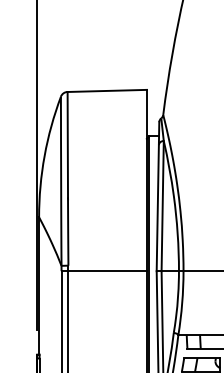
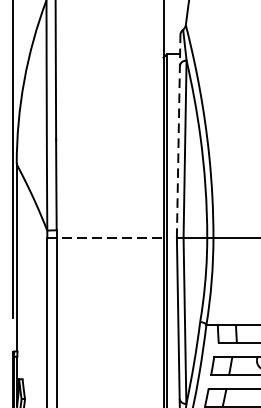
line: (157, 196) -> (178, 136), solid -> dashed
line: (104, 271) -> (105, 238), solid -> dashed

